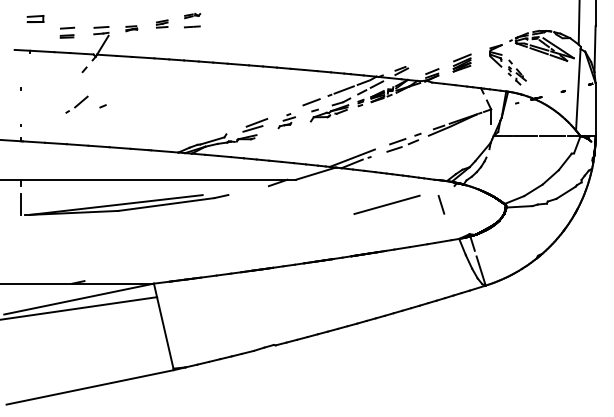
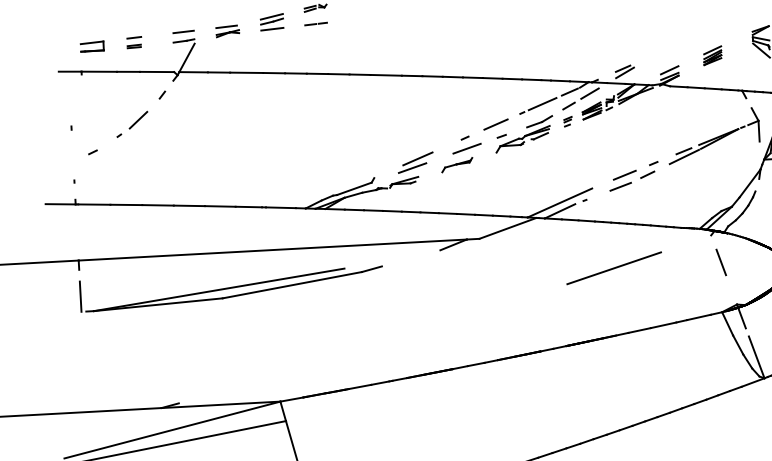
part: (35, 18) -> (92, 45), moved
part: (161, 23) -> (270, 21), size x1.43
part: (131, 28) -> (227, 31), size x1.43
part: (67, 32) -> (134, 42), size x0.71
part: (462, 63) -> (713, 56), size x0.71
part: (76, 104) -> (131, 124), moved
line: (102, 106) -> (92, 152), moved
part: (286, 120) -> (460, 153), size x1.67
line: (441, 204) -> (721, 261), moved

